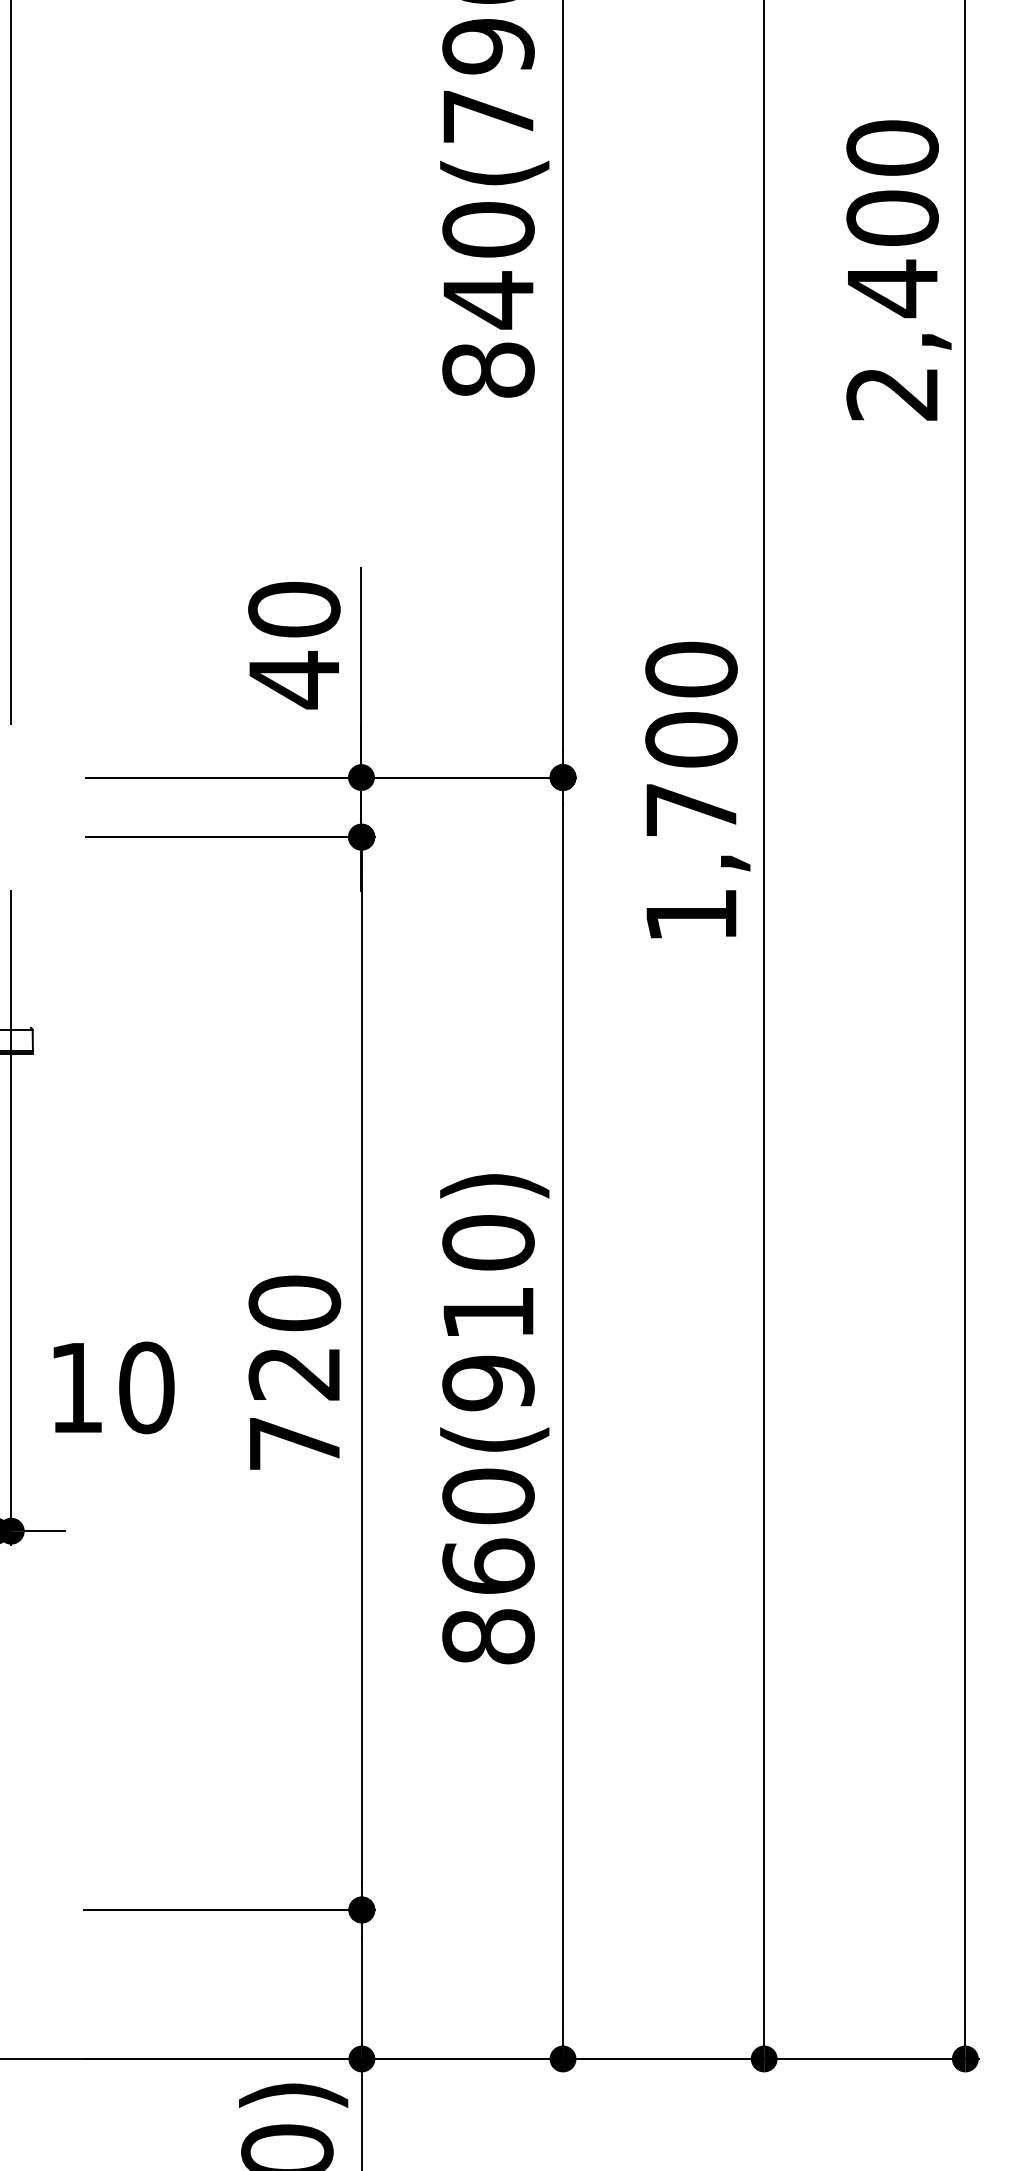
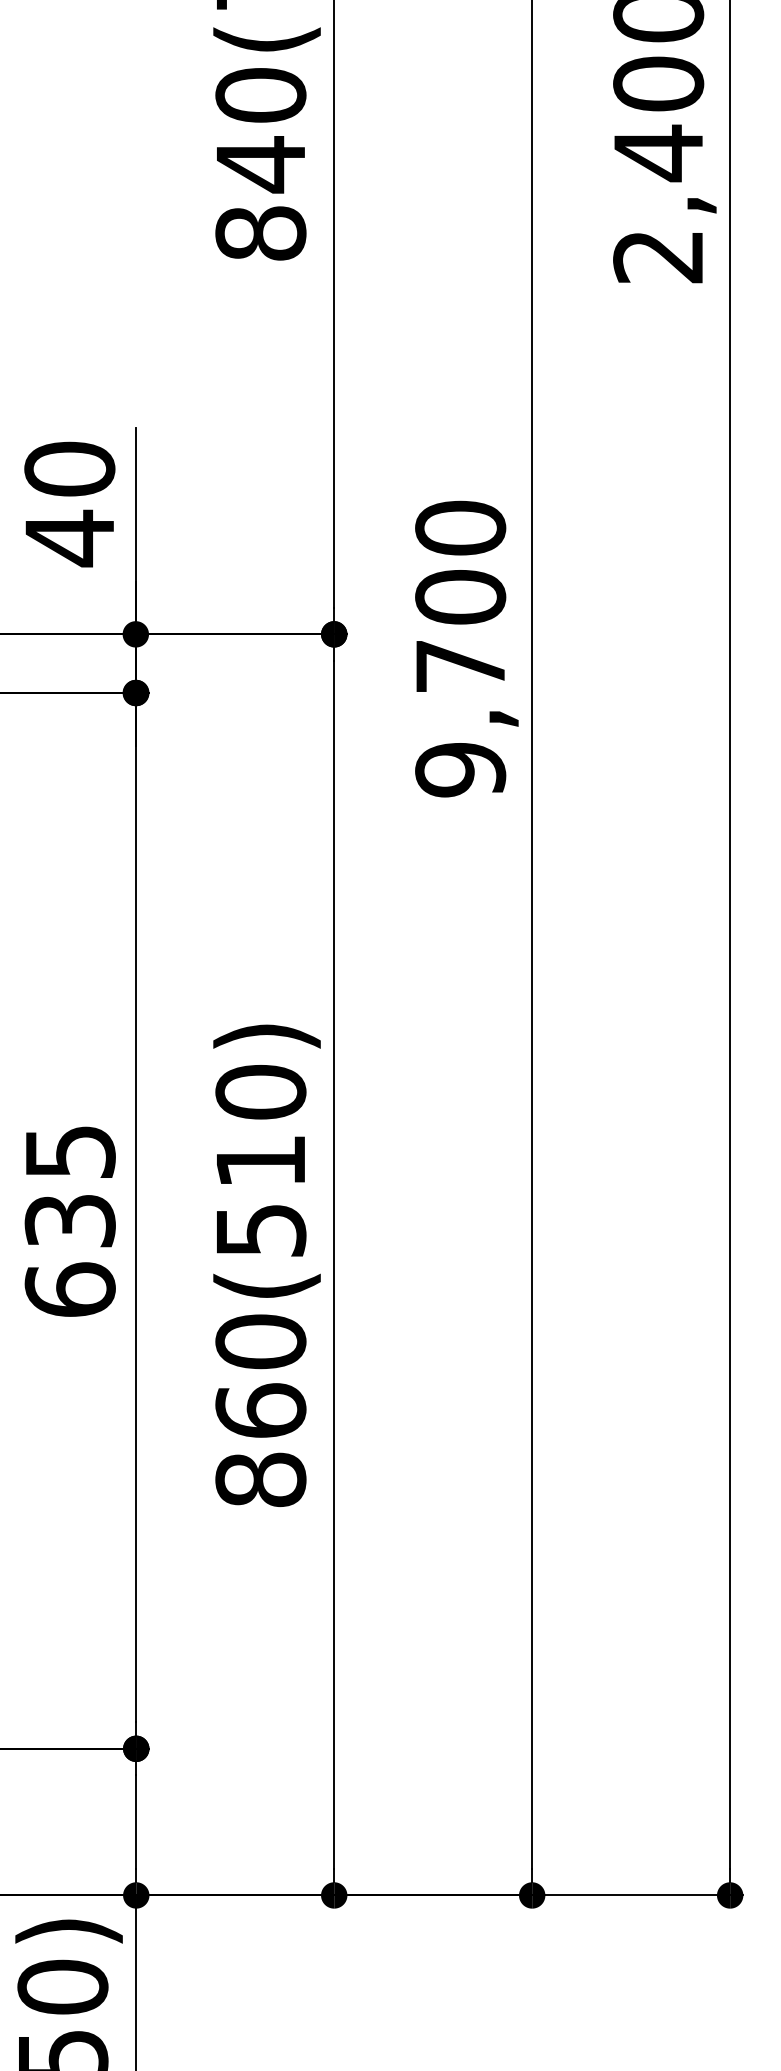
text: (691, 915) -> (460, 770), 1,700 -> 9,700
text: (294, 1372) -> (69, 1219), 720 -> 635
text: (488, 1383) -> (260, 1230), 860(910) -> 860(510)

